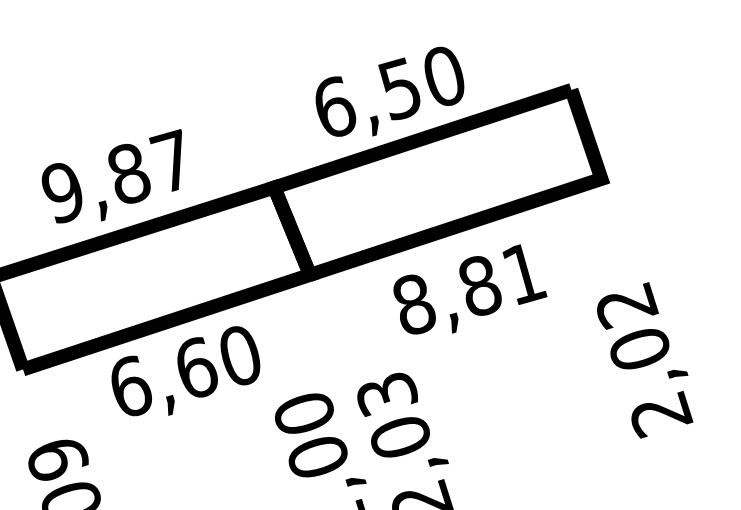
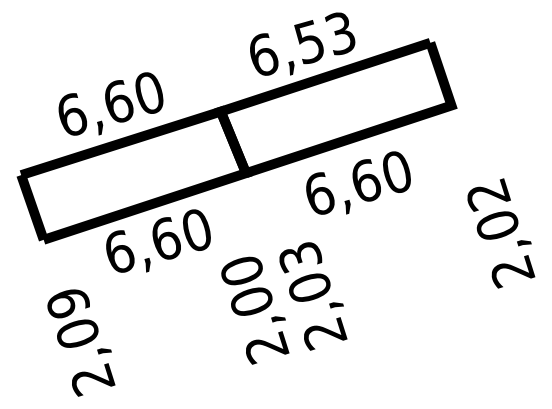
text: (444, 76) -> (340, 33), 6,50 -> 6,53
text: (117, 176) -> (110, 103), 9,87 -> 6,60
text: (470, 289) -> (359, 183), 8,81 -> 6,60
text: (645, 360) -> (501, 233), moved

